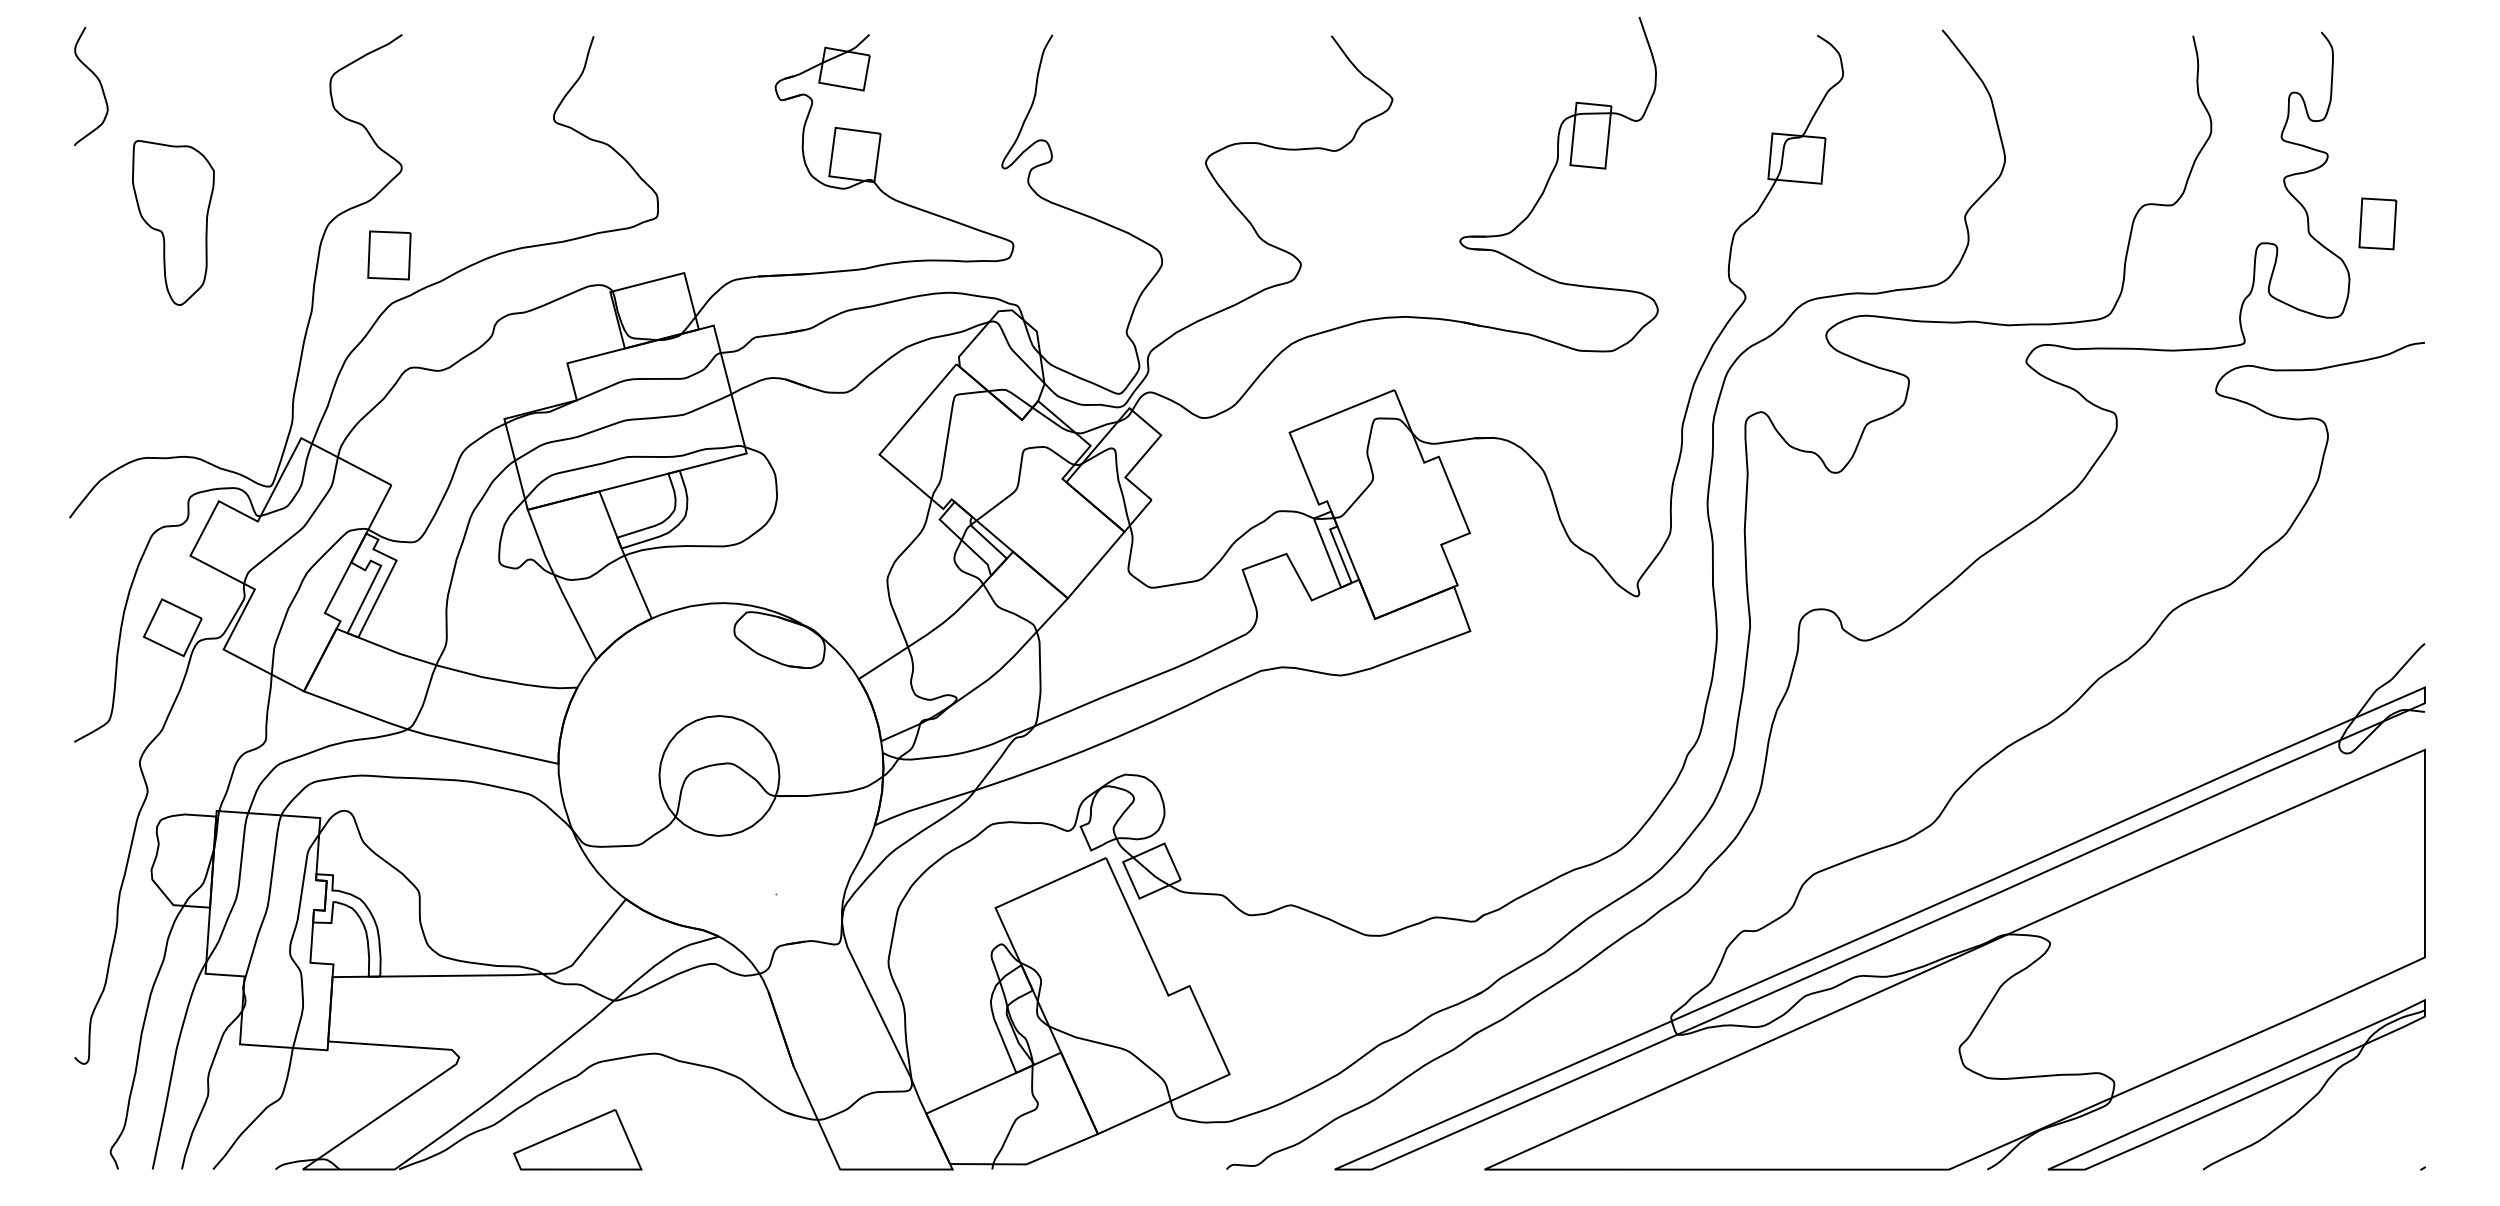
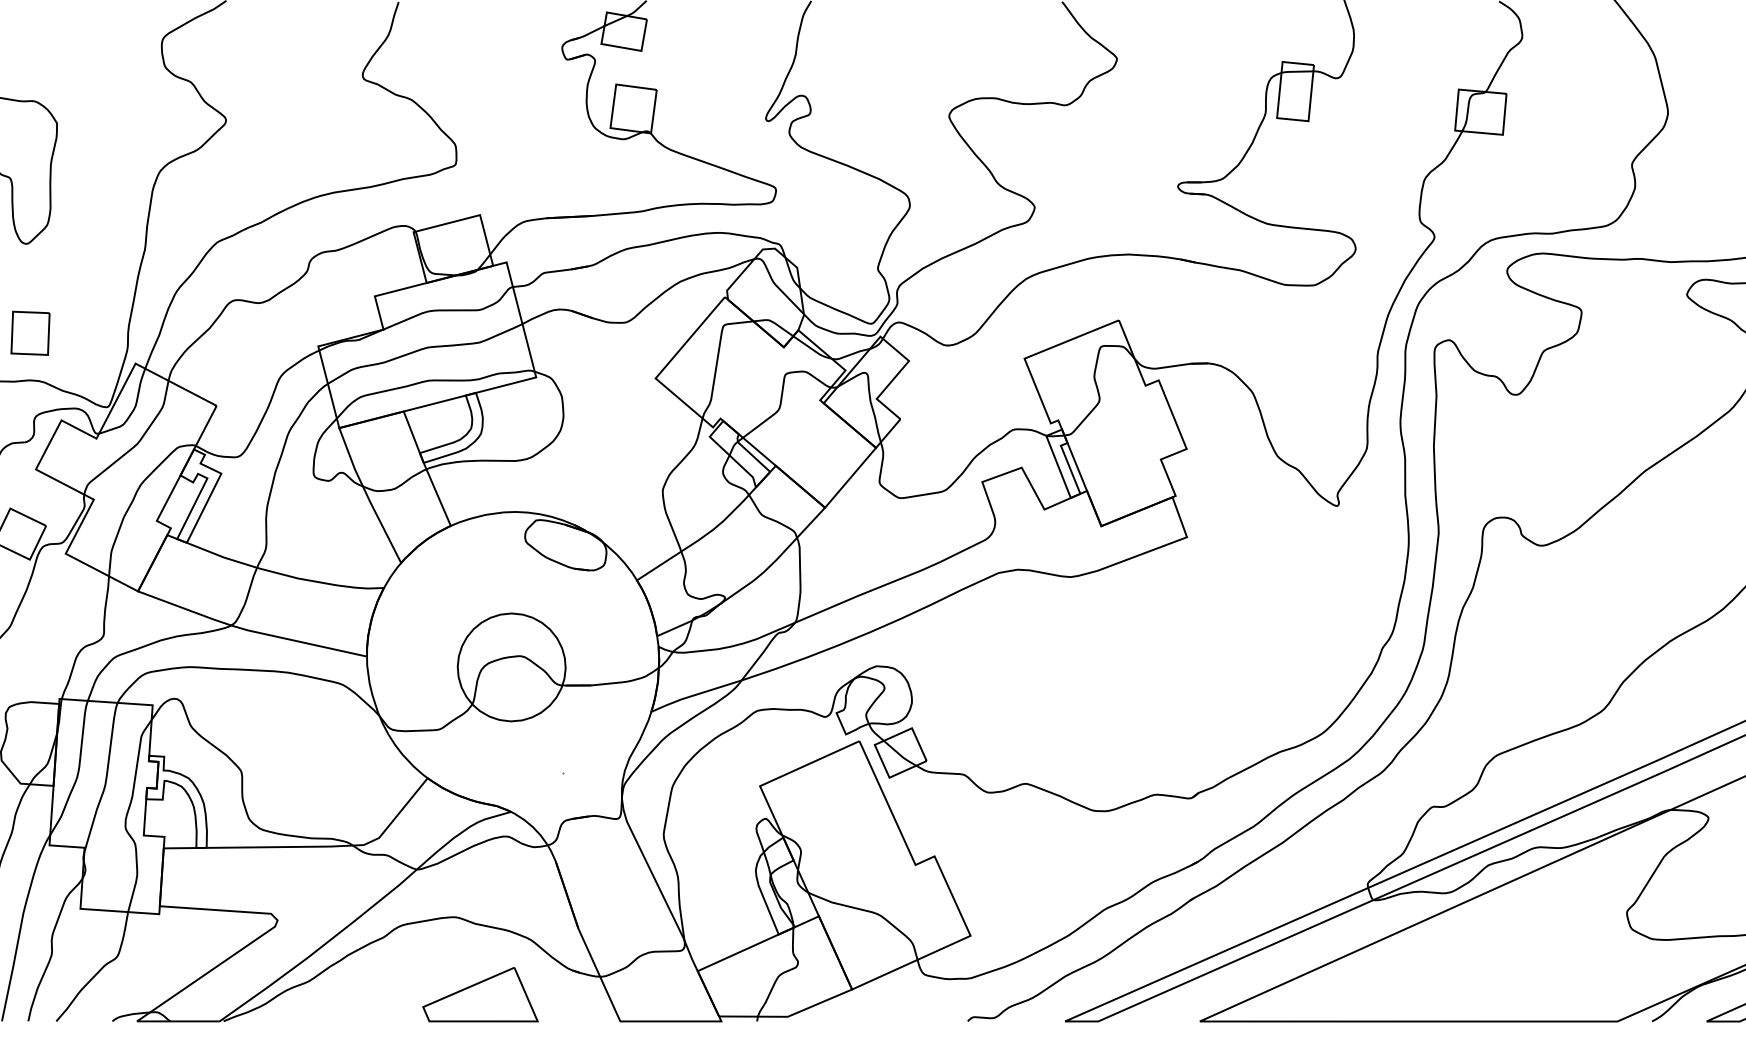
part: (389, 255) -> (30, 333), moved
part: (577, 1139) -> (480, 994), moved

